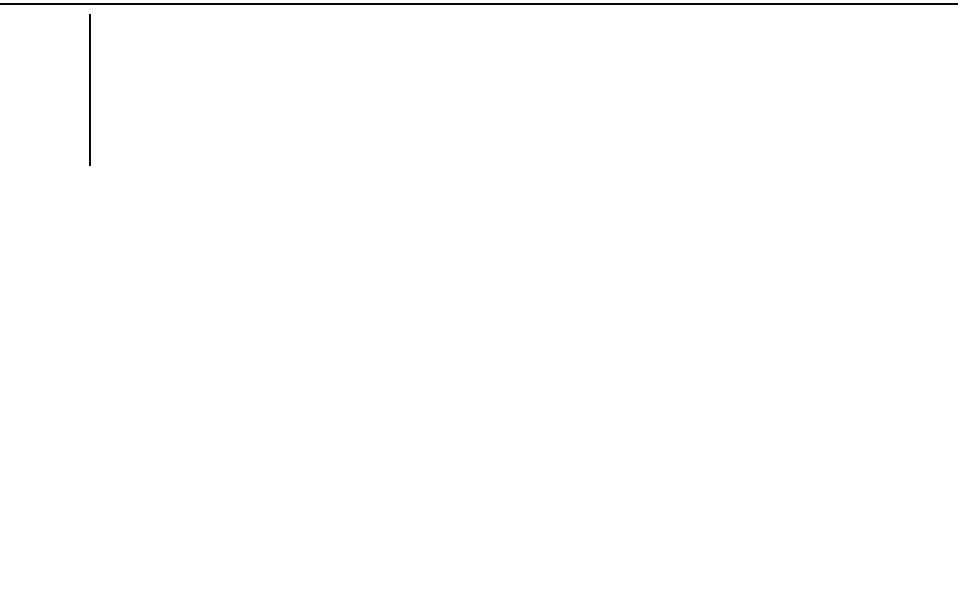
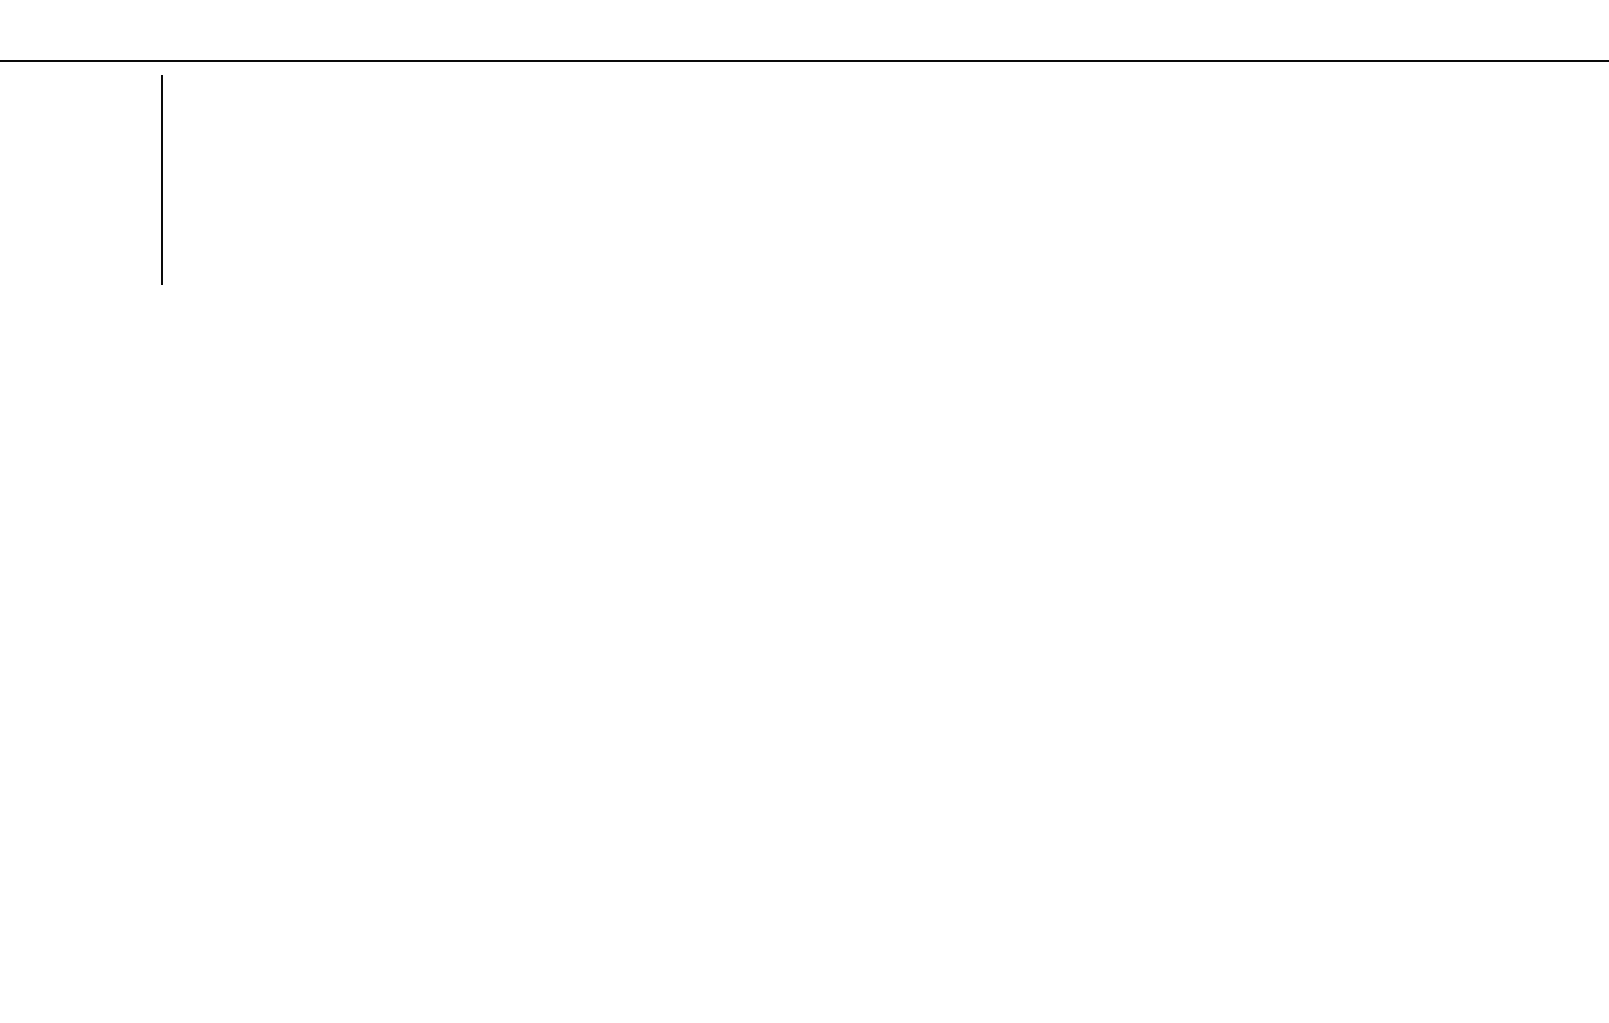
line: (89, 89) -> (161, 179), moved

